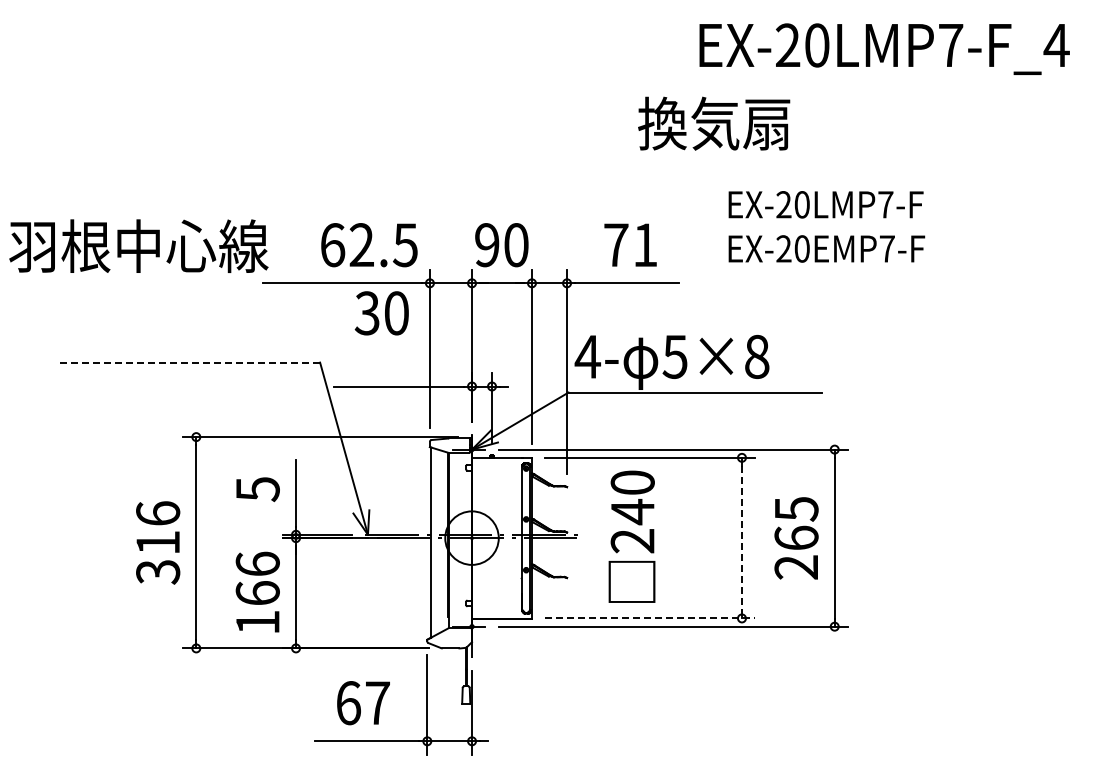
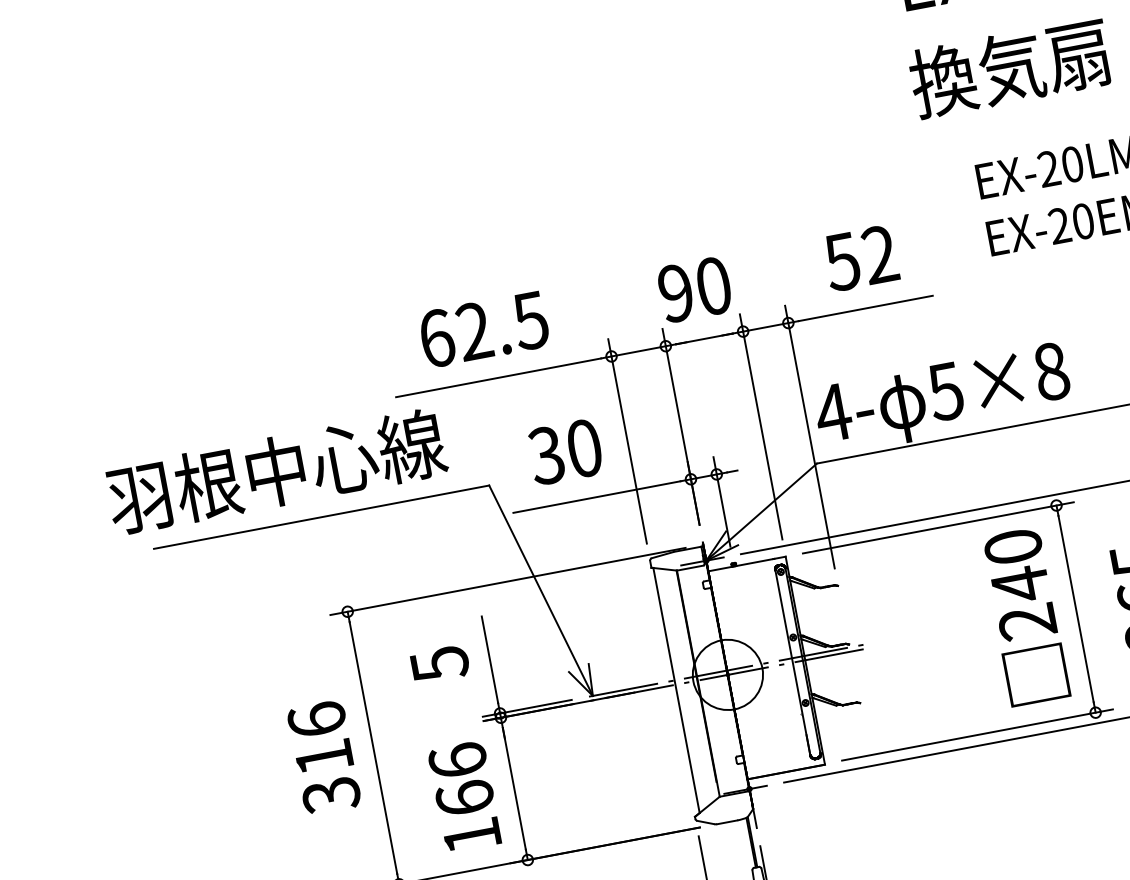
text: (714, 123) -> (1010, 67), moved
text: (138, 245) -> (275, 470), moved
text: (369, 245) -> (484, 329), moved
text: (630, 245) -> (860, 258), 71 -> 52
text: (381, 313) -> (564, 452), moved
line: (190, 362) -> (322, 516), dashed -> solid
text: (631, 536) -> (1024, 616), moved
line: (741, 538) -> (1075, 609), dashed -> solid
line: (650, 618) -> (977, 735), dashed -> solid

